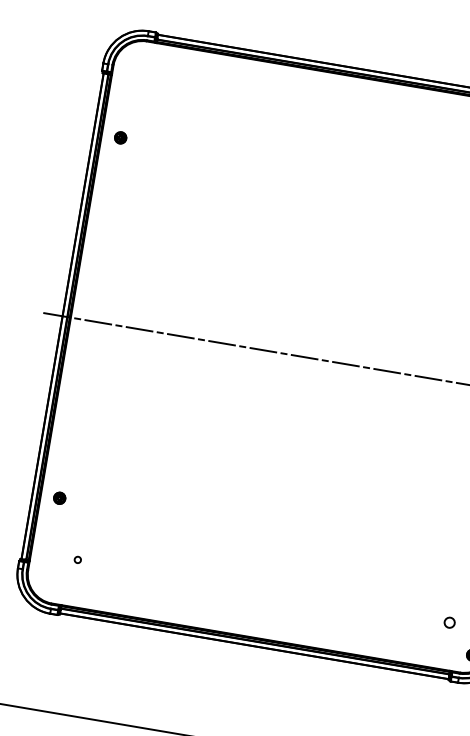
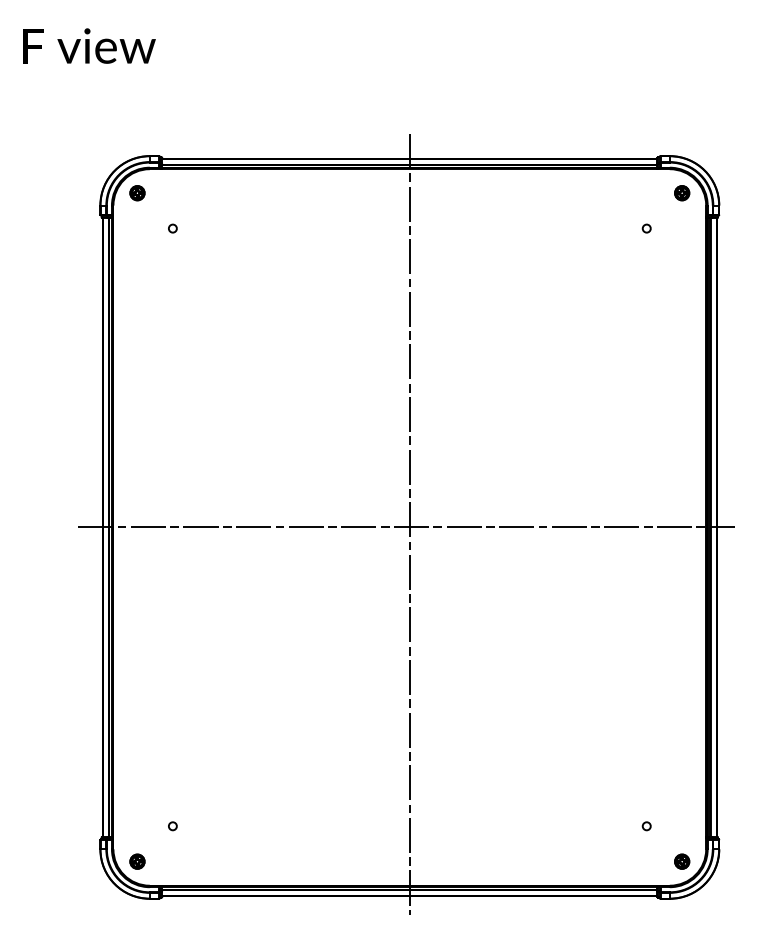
circle: (156, 91) -> (172, 228), added
part: (120, 138) -> (137, 193), moved
line: (303, 353) -> (409, 523), added
part: (59, 498) -> (137, 861), moved
circle: (449, 622) -> (646, 826), size x0.62

